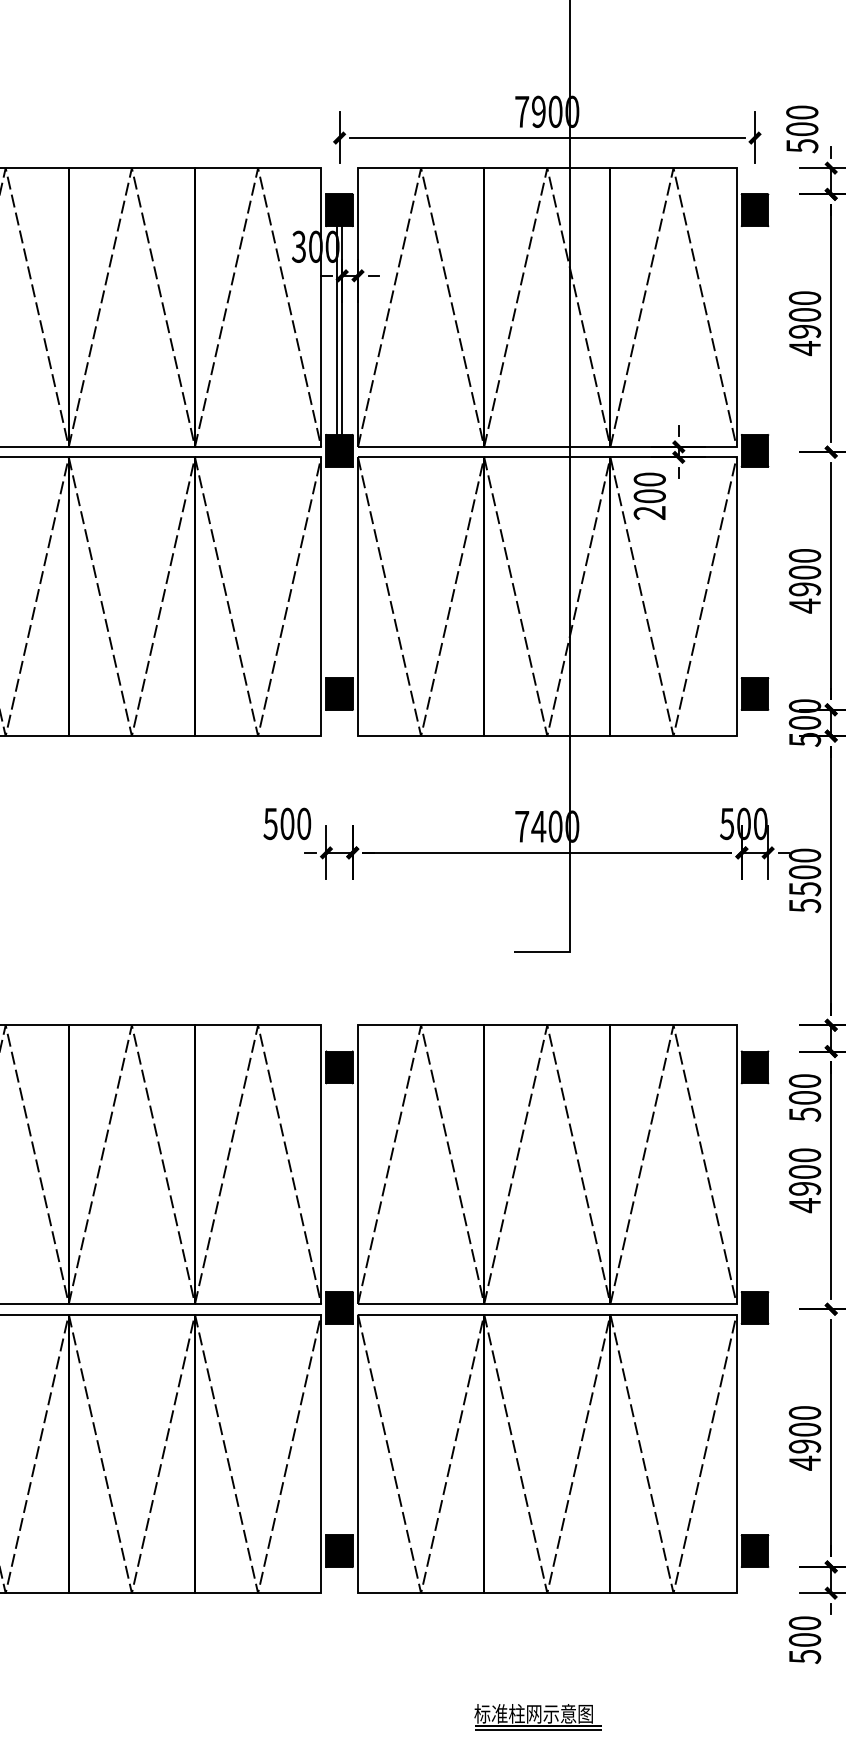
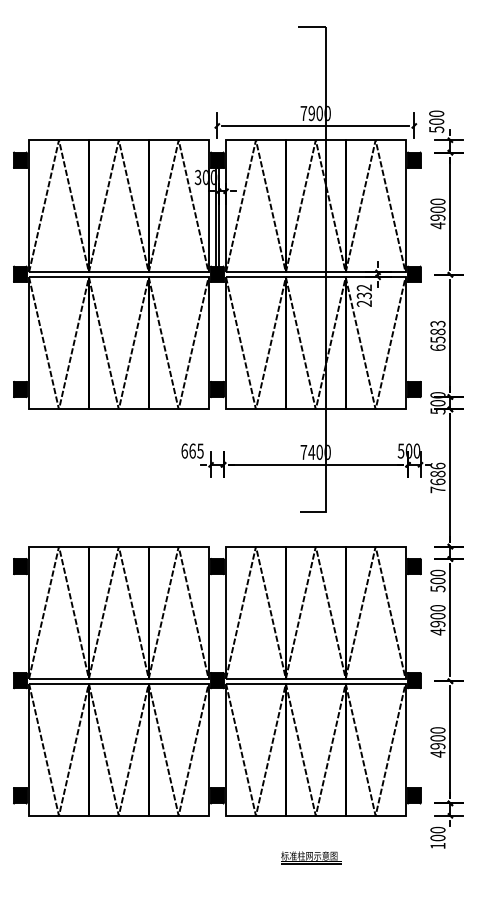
text: (650, 487) -> (364, 291), 200 -> 232
text: (803, 580) -> (437, 335), 4900 -> 6583
text: (287, 822) -> (192, 450), 500 -> 665
text: (803, 879) -> (437, 477), 5500 -> 7686
text: (803, 1655) -> (437, 845), 500 -> 100
part: (538, 1716) -> (311, 857), moved

